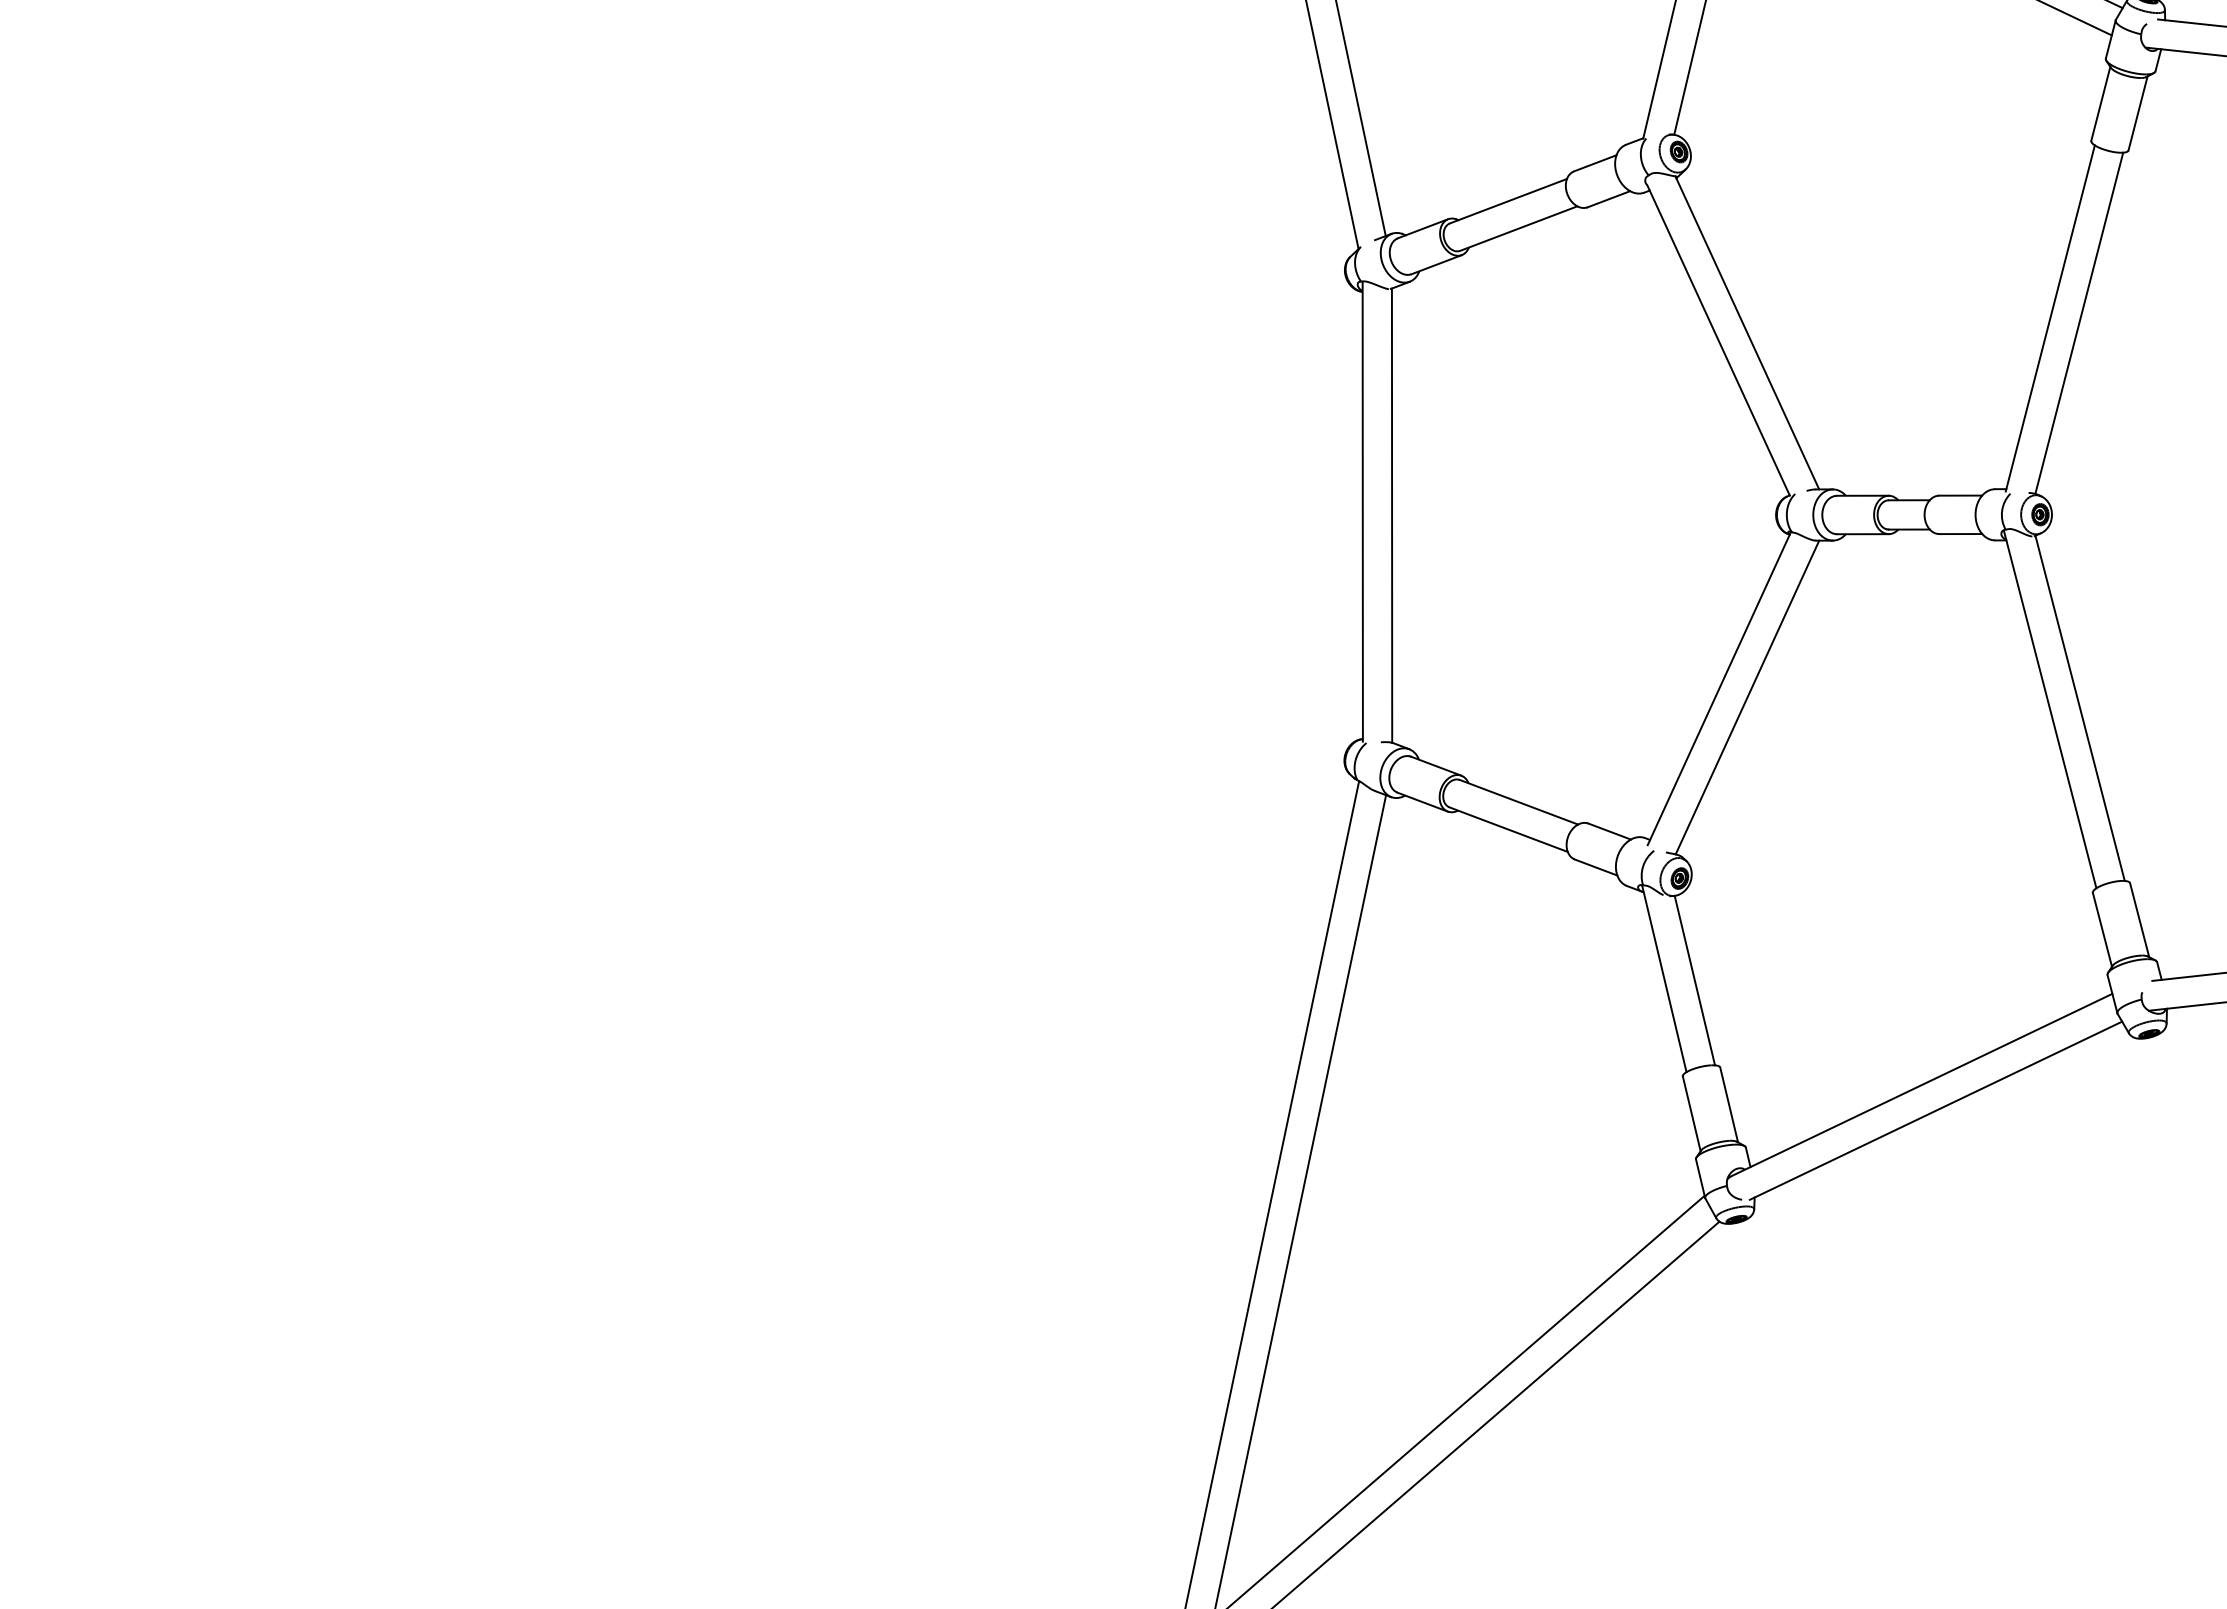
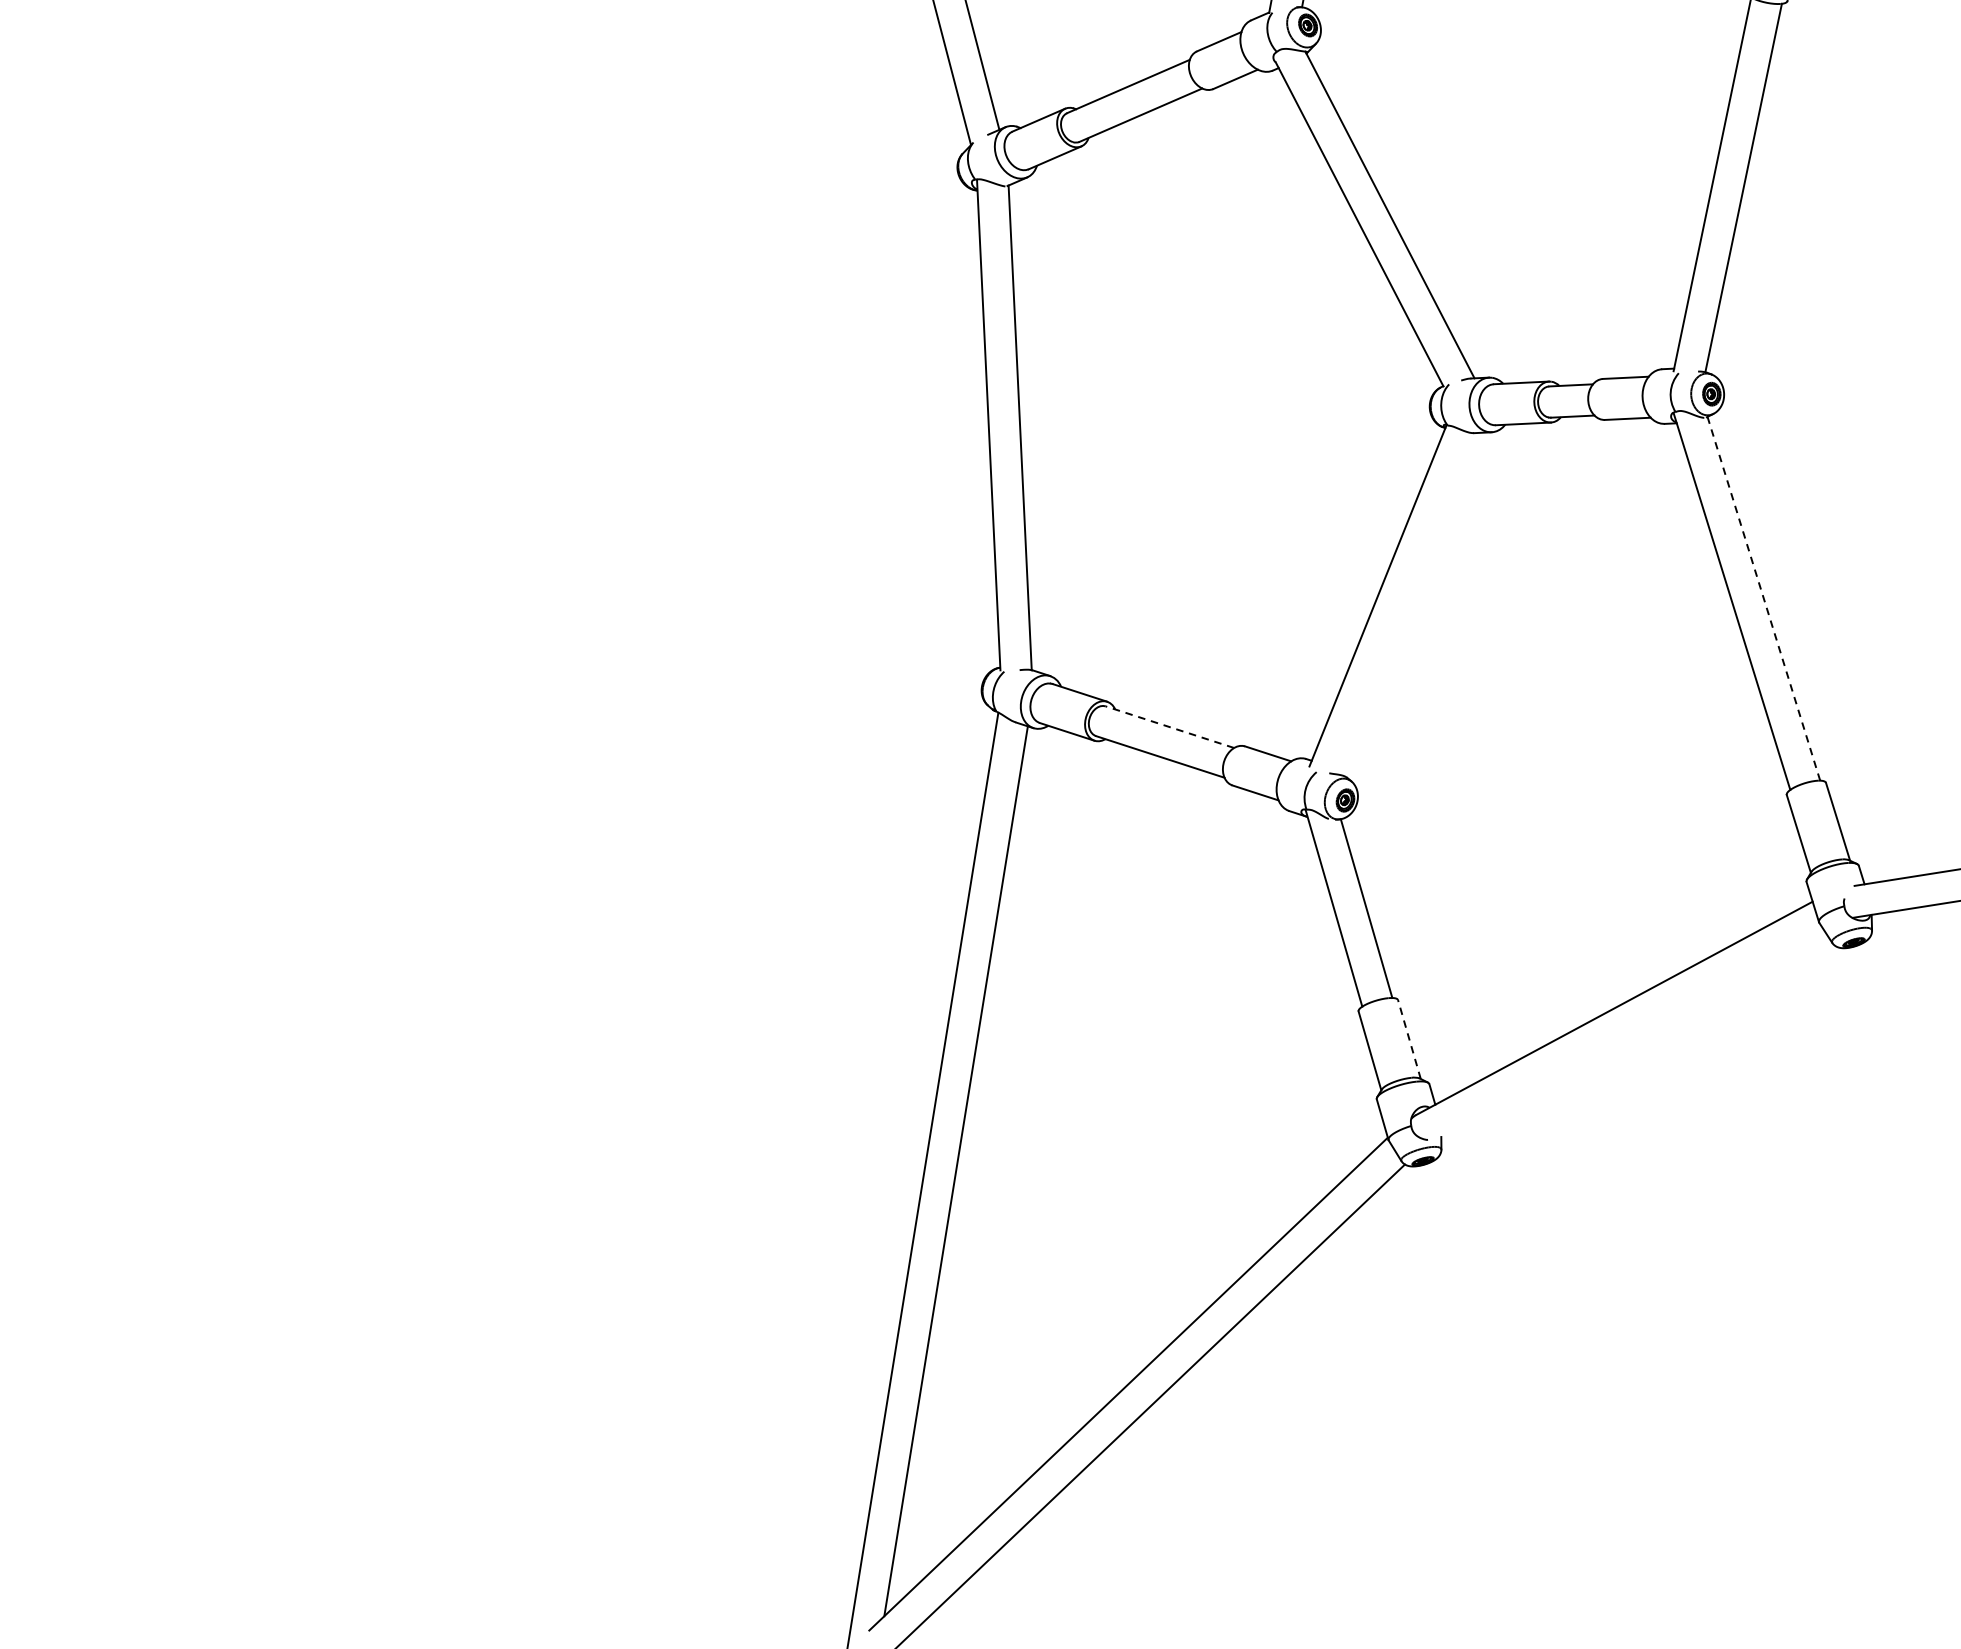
line: (1747, 697) -> (1408, 603), removed
line: (2079, 707) -> (1763, 597), solid -> dashed
line: (1518, 802) -> (1169, 727), solid -> dashed
line: (1729, 1104) -> (1409, 1039), solid -> dashed
line: (1935, 1110) -> (1629, 1035), removed

